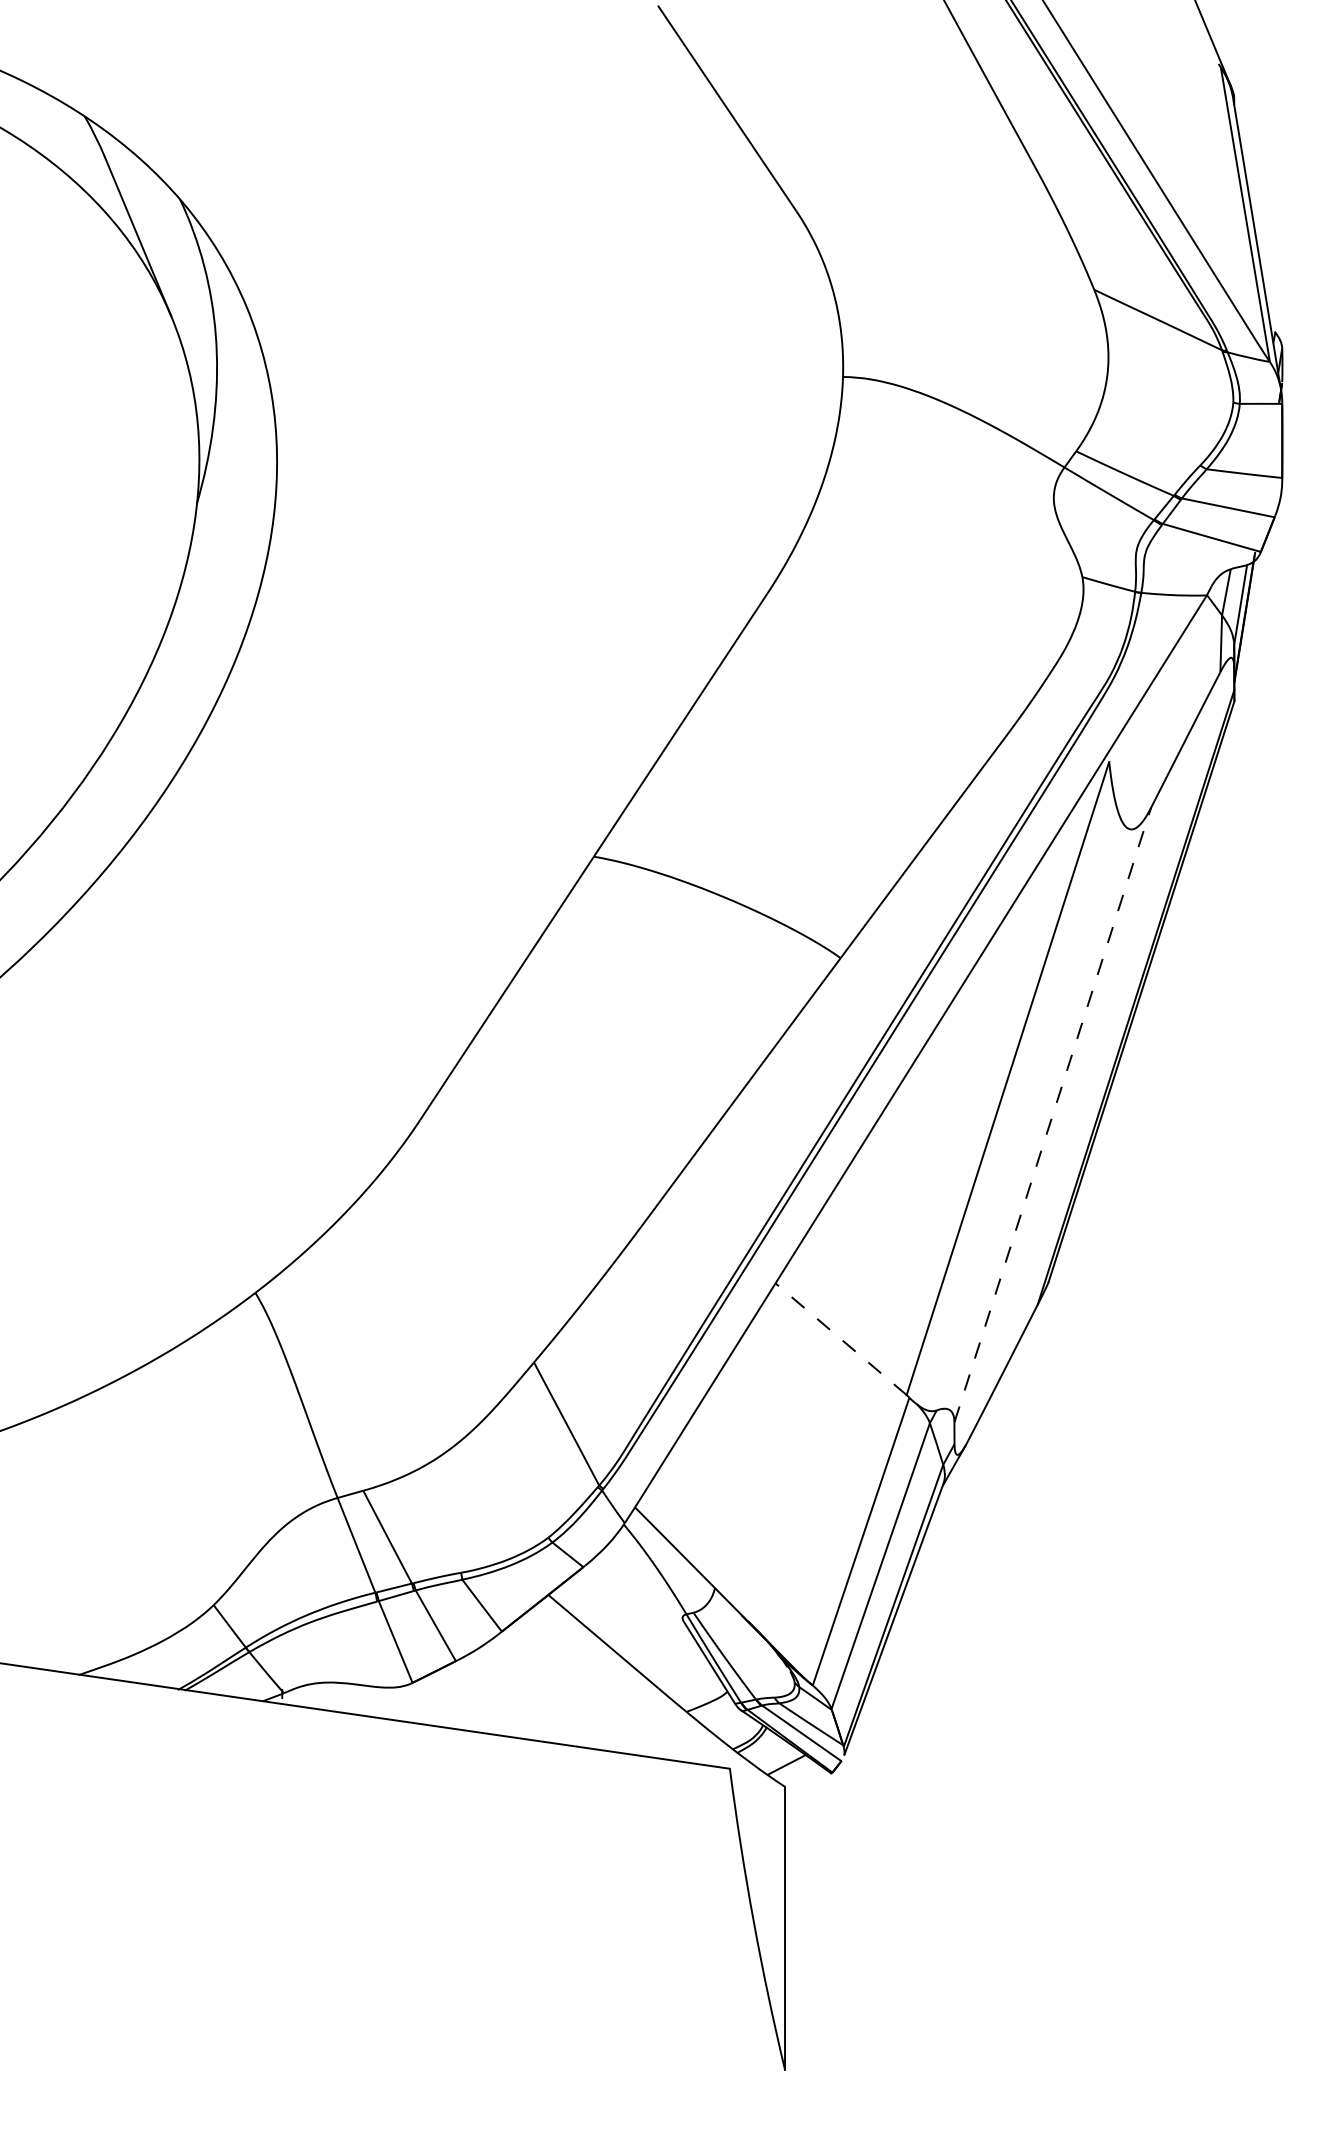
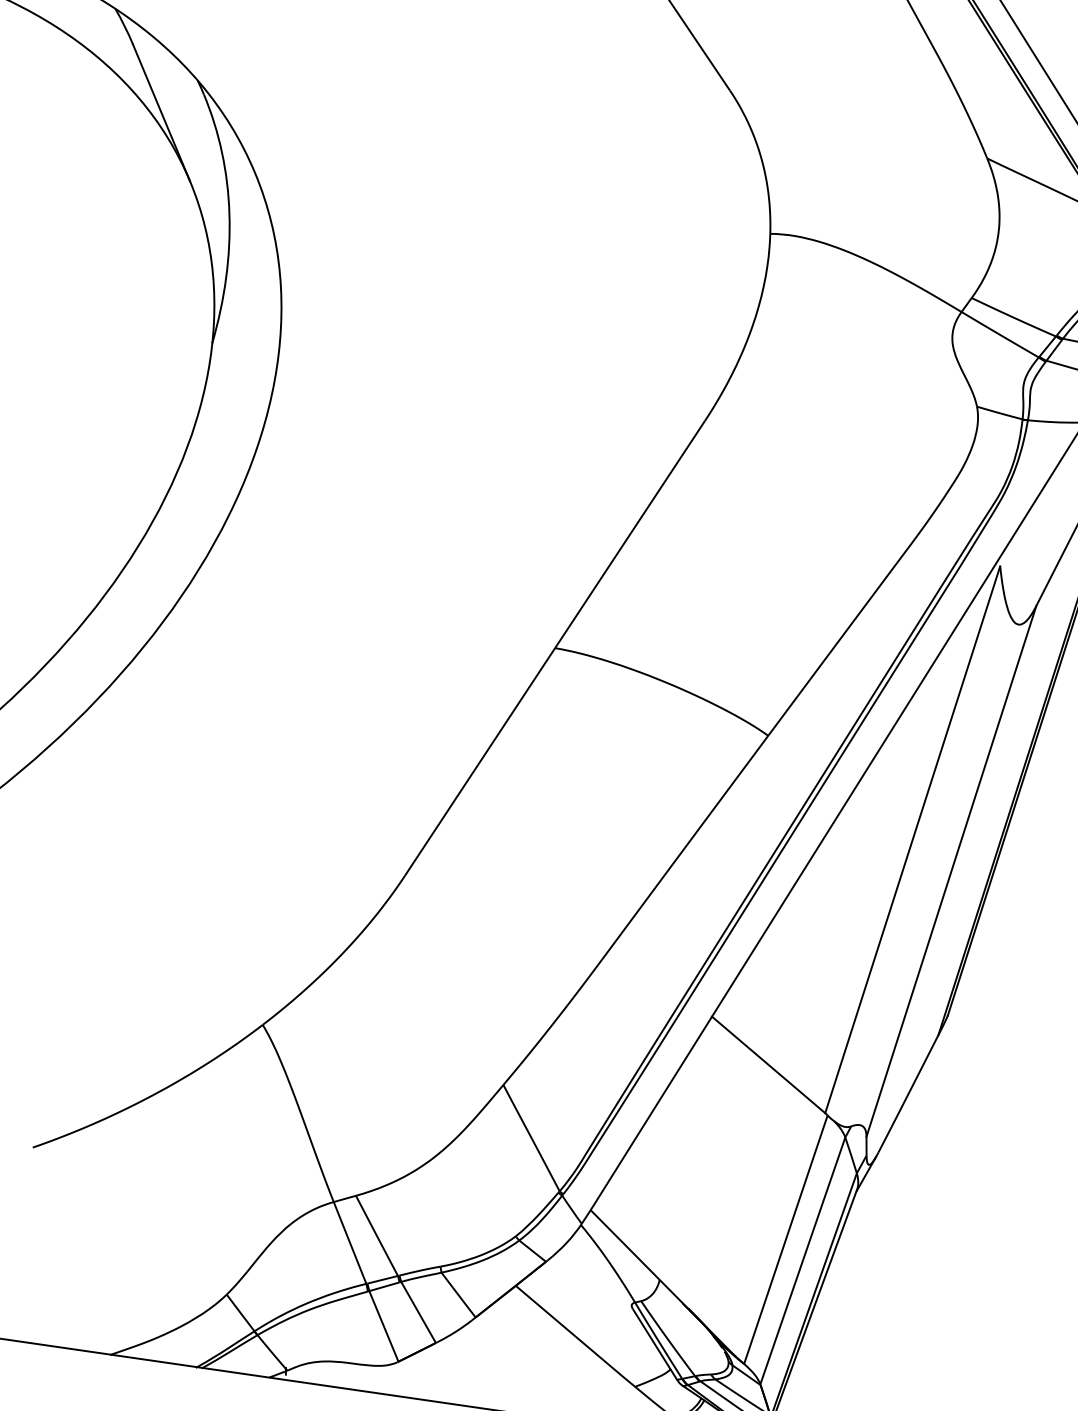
line: (1052, 1115) -> (951, 871), dashed -> solid
line: (840, 1338) -> (768, 1064), dashed -> solid

